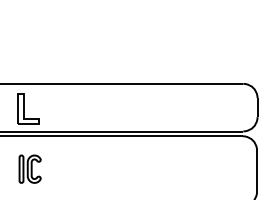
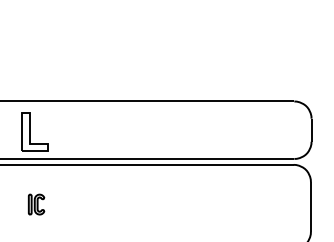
part: (29, 168) -> (35, 203), size x0.6

